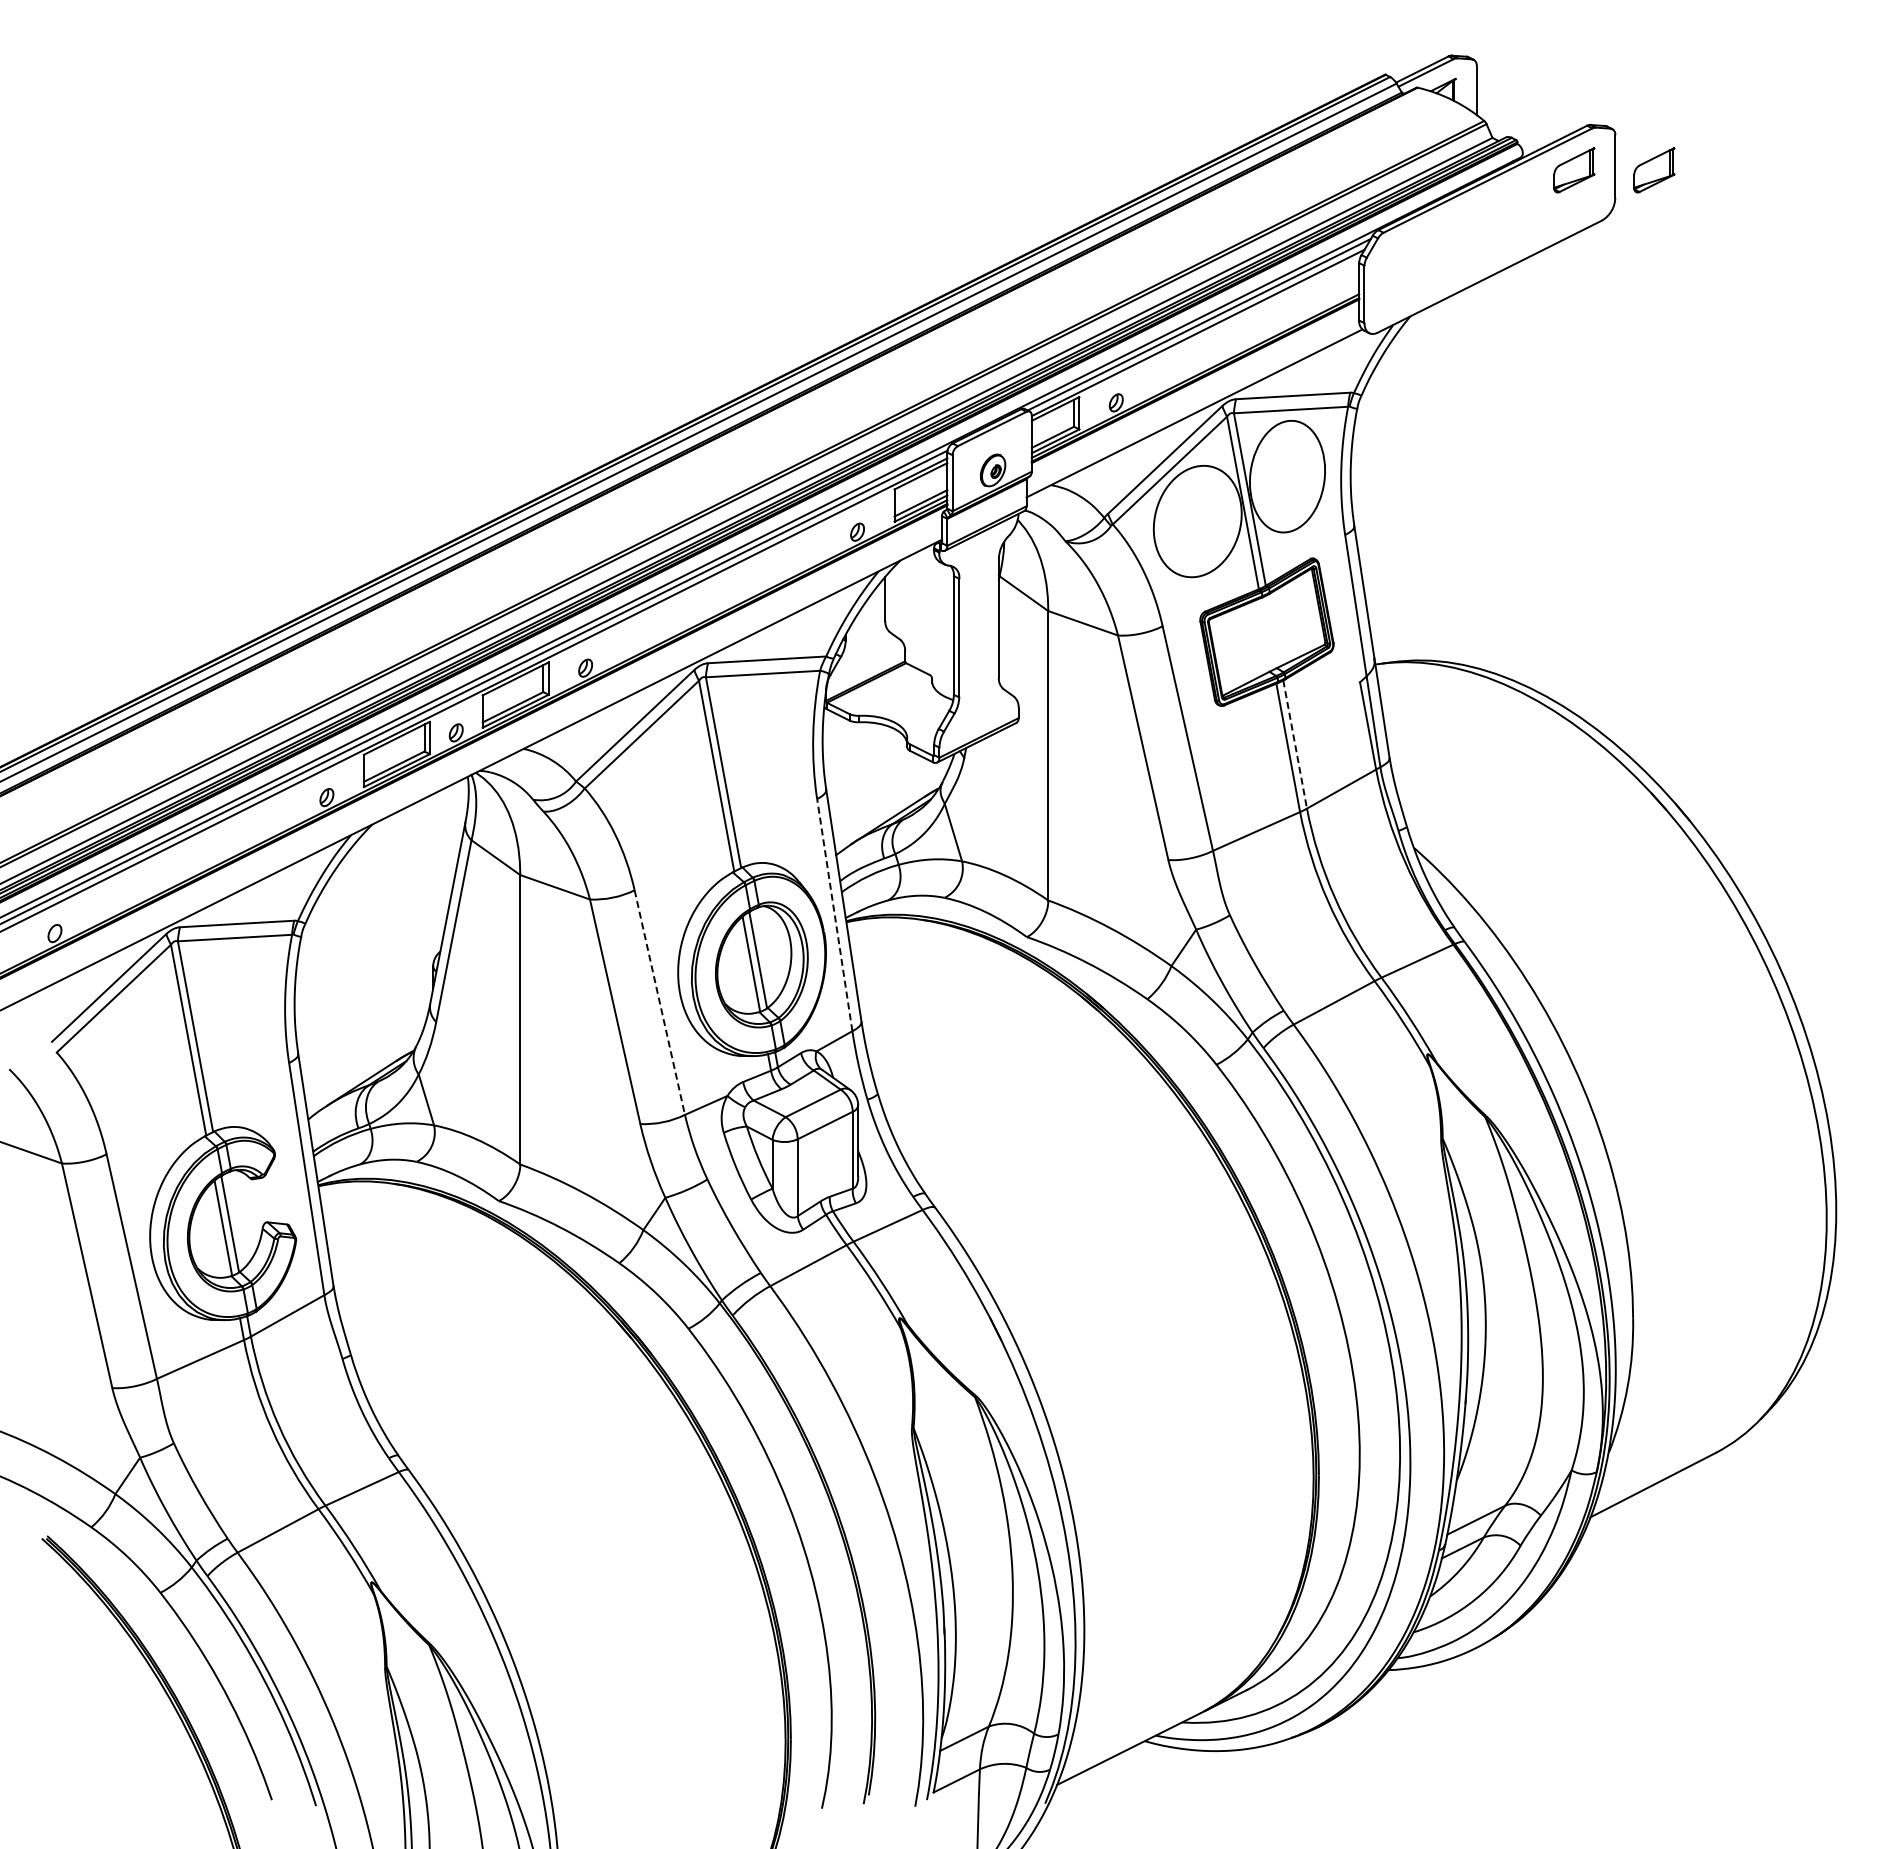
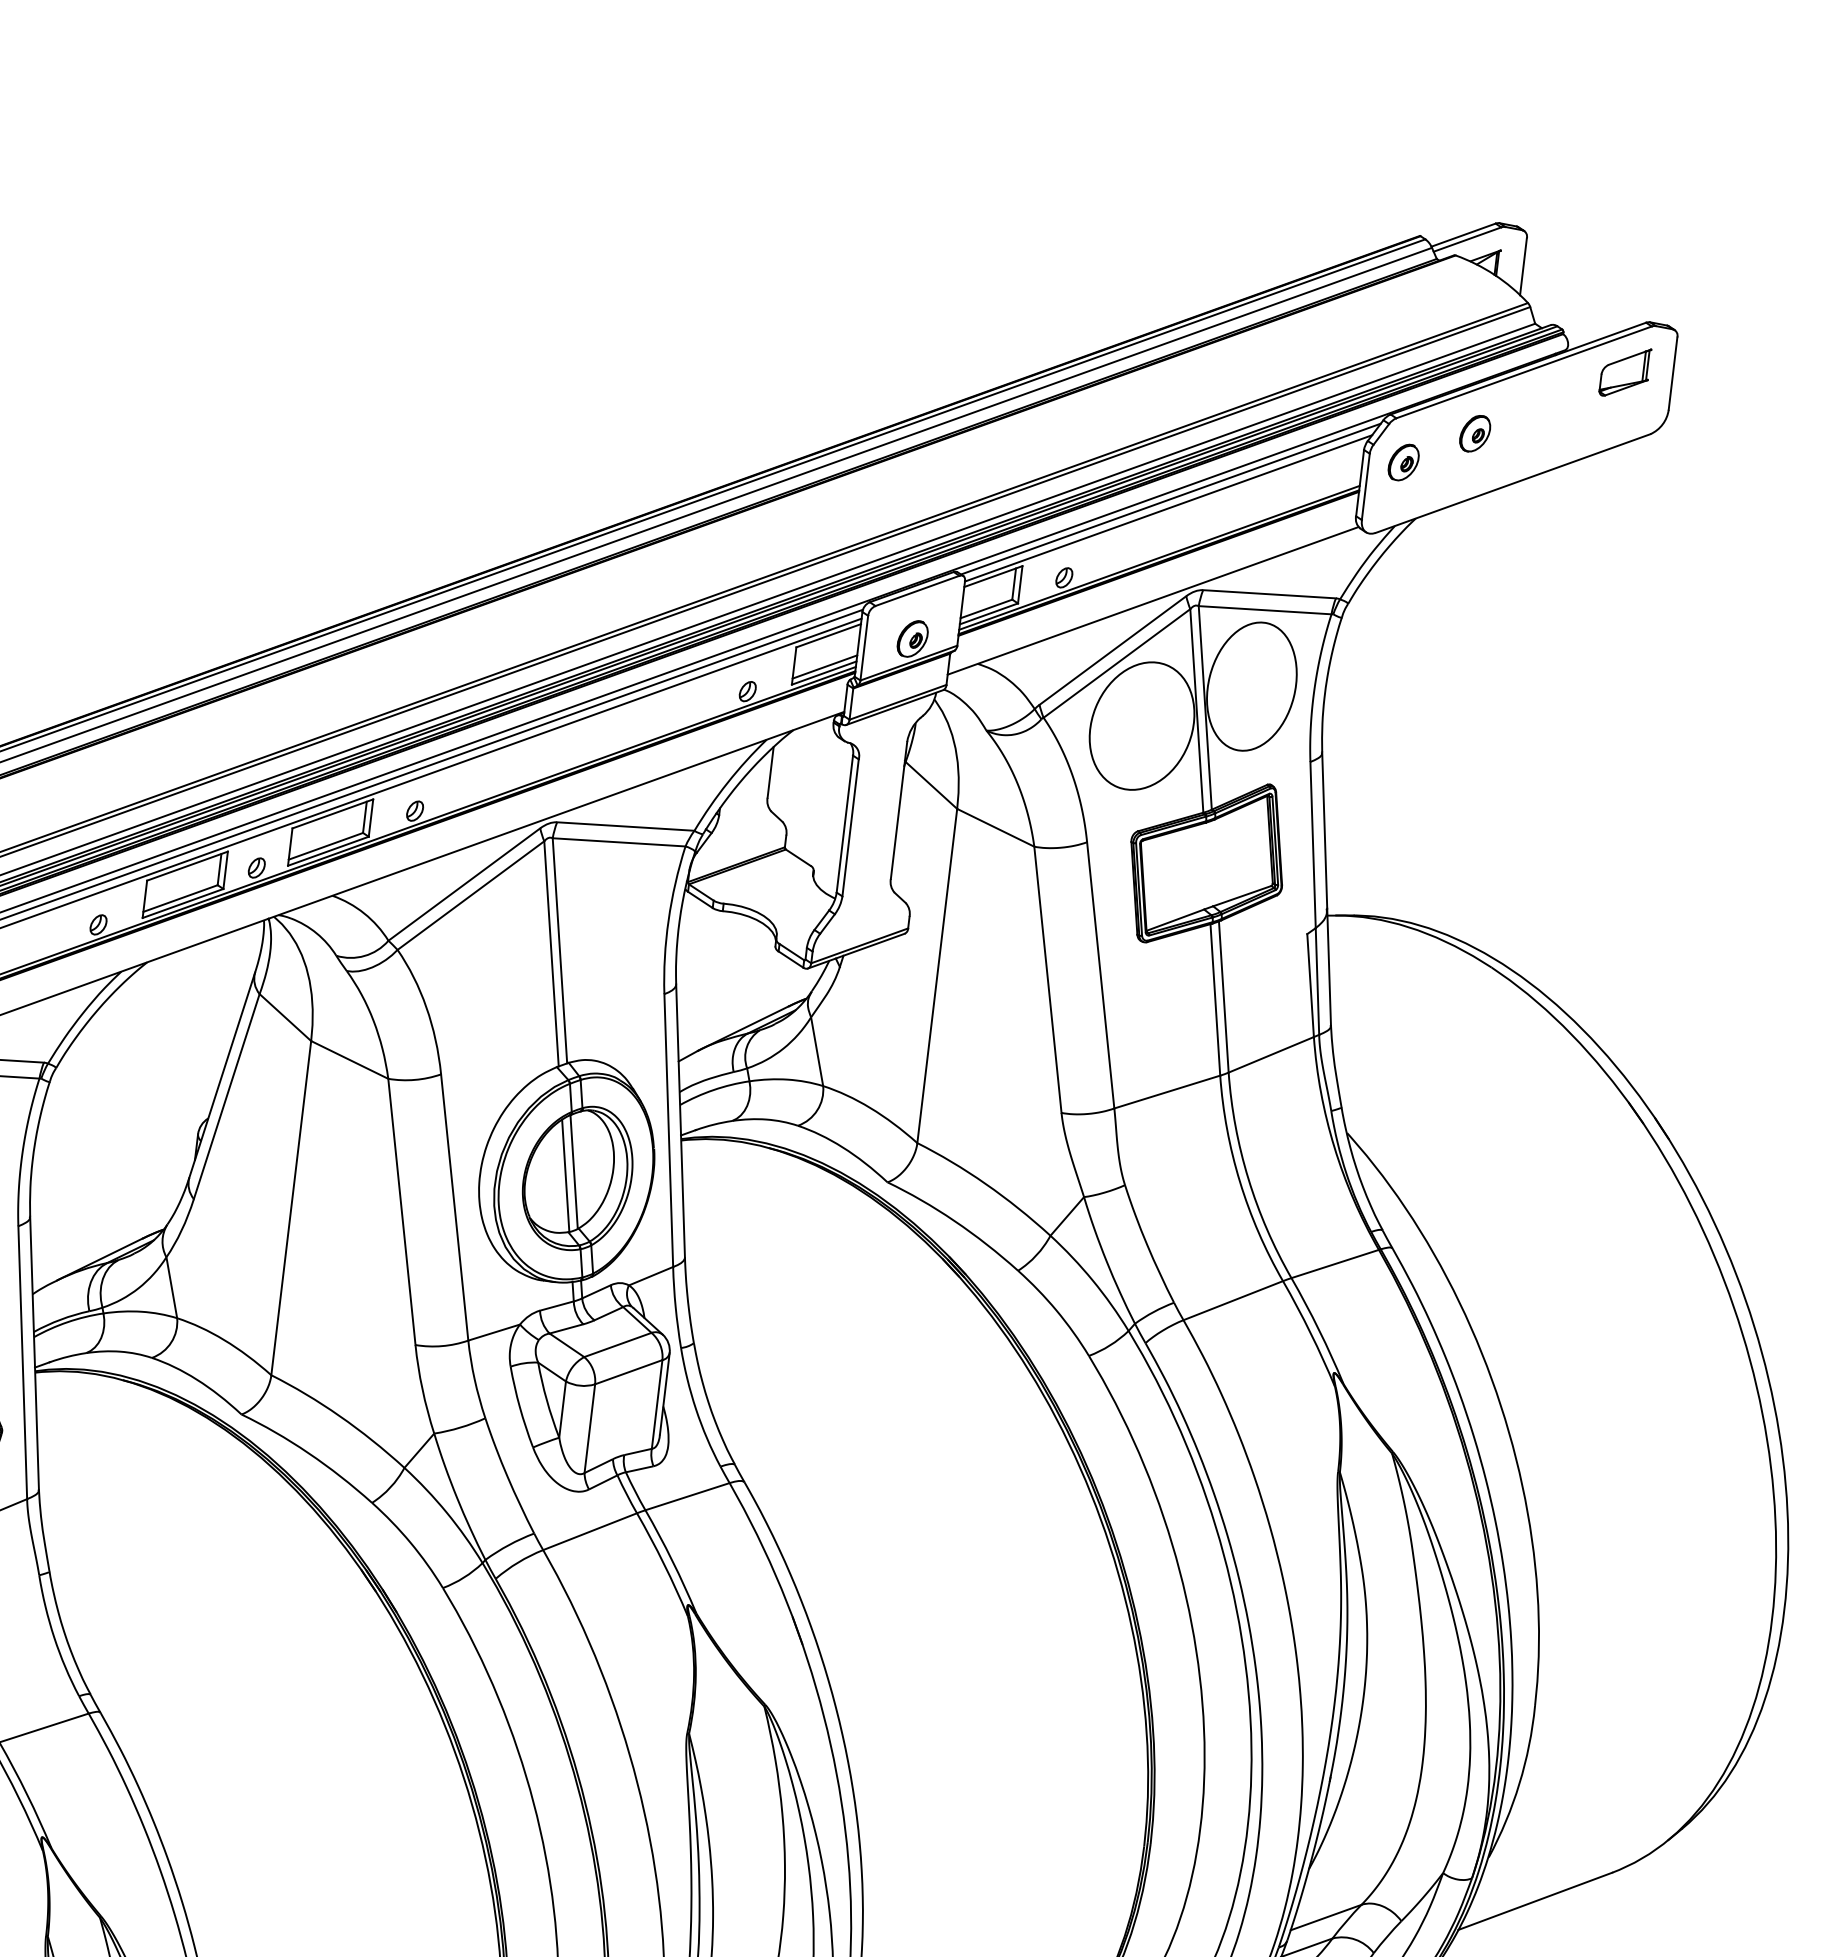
part: (1654, 170) -> (1717, 383), removed
part: (1452, 237) -> (1475, 433), added
part: (1394, 269) -> (1403, 462), added
line: (1295, 744) -> (1224, 996), dashed -> solid
line: (834, 914) -> (668, 1129), dashed -> solid
line: (659, 1003) -> (454, 1208), dashed -> solid

